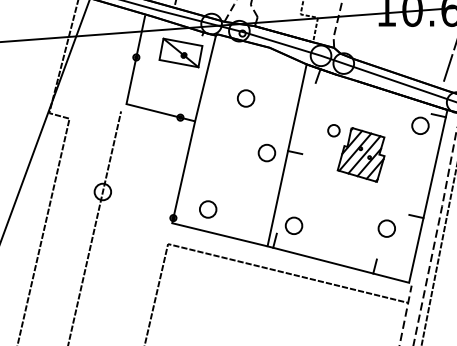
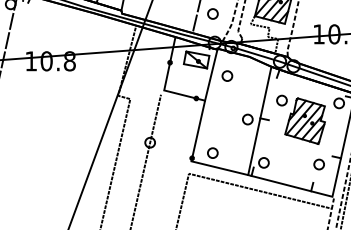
part: (246, 97) -> (227, 75), moved
part: (355, 152) -> (300, 119), size x1.43

